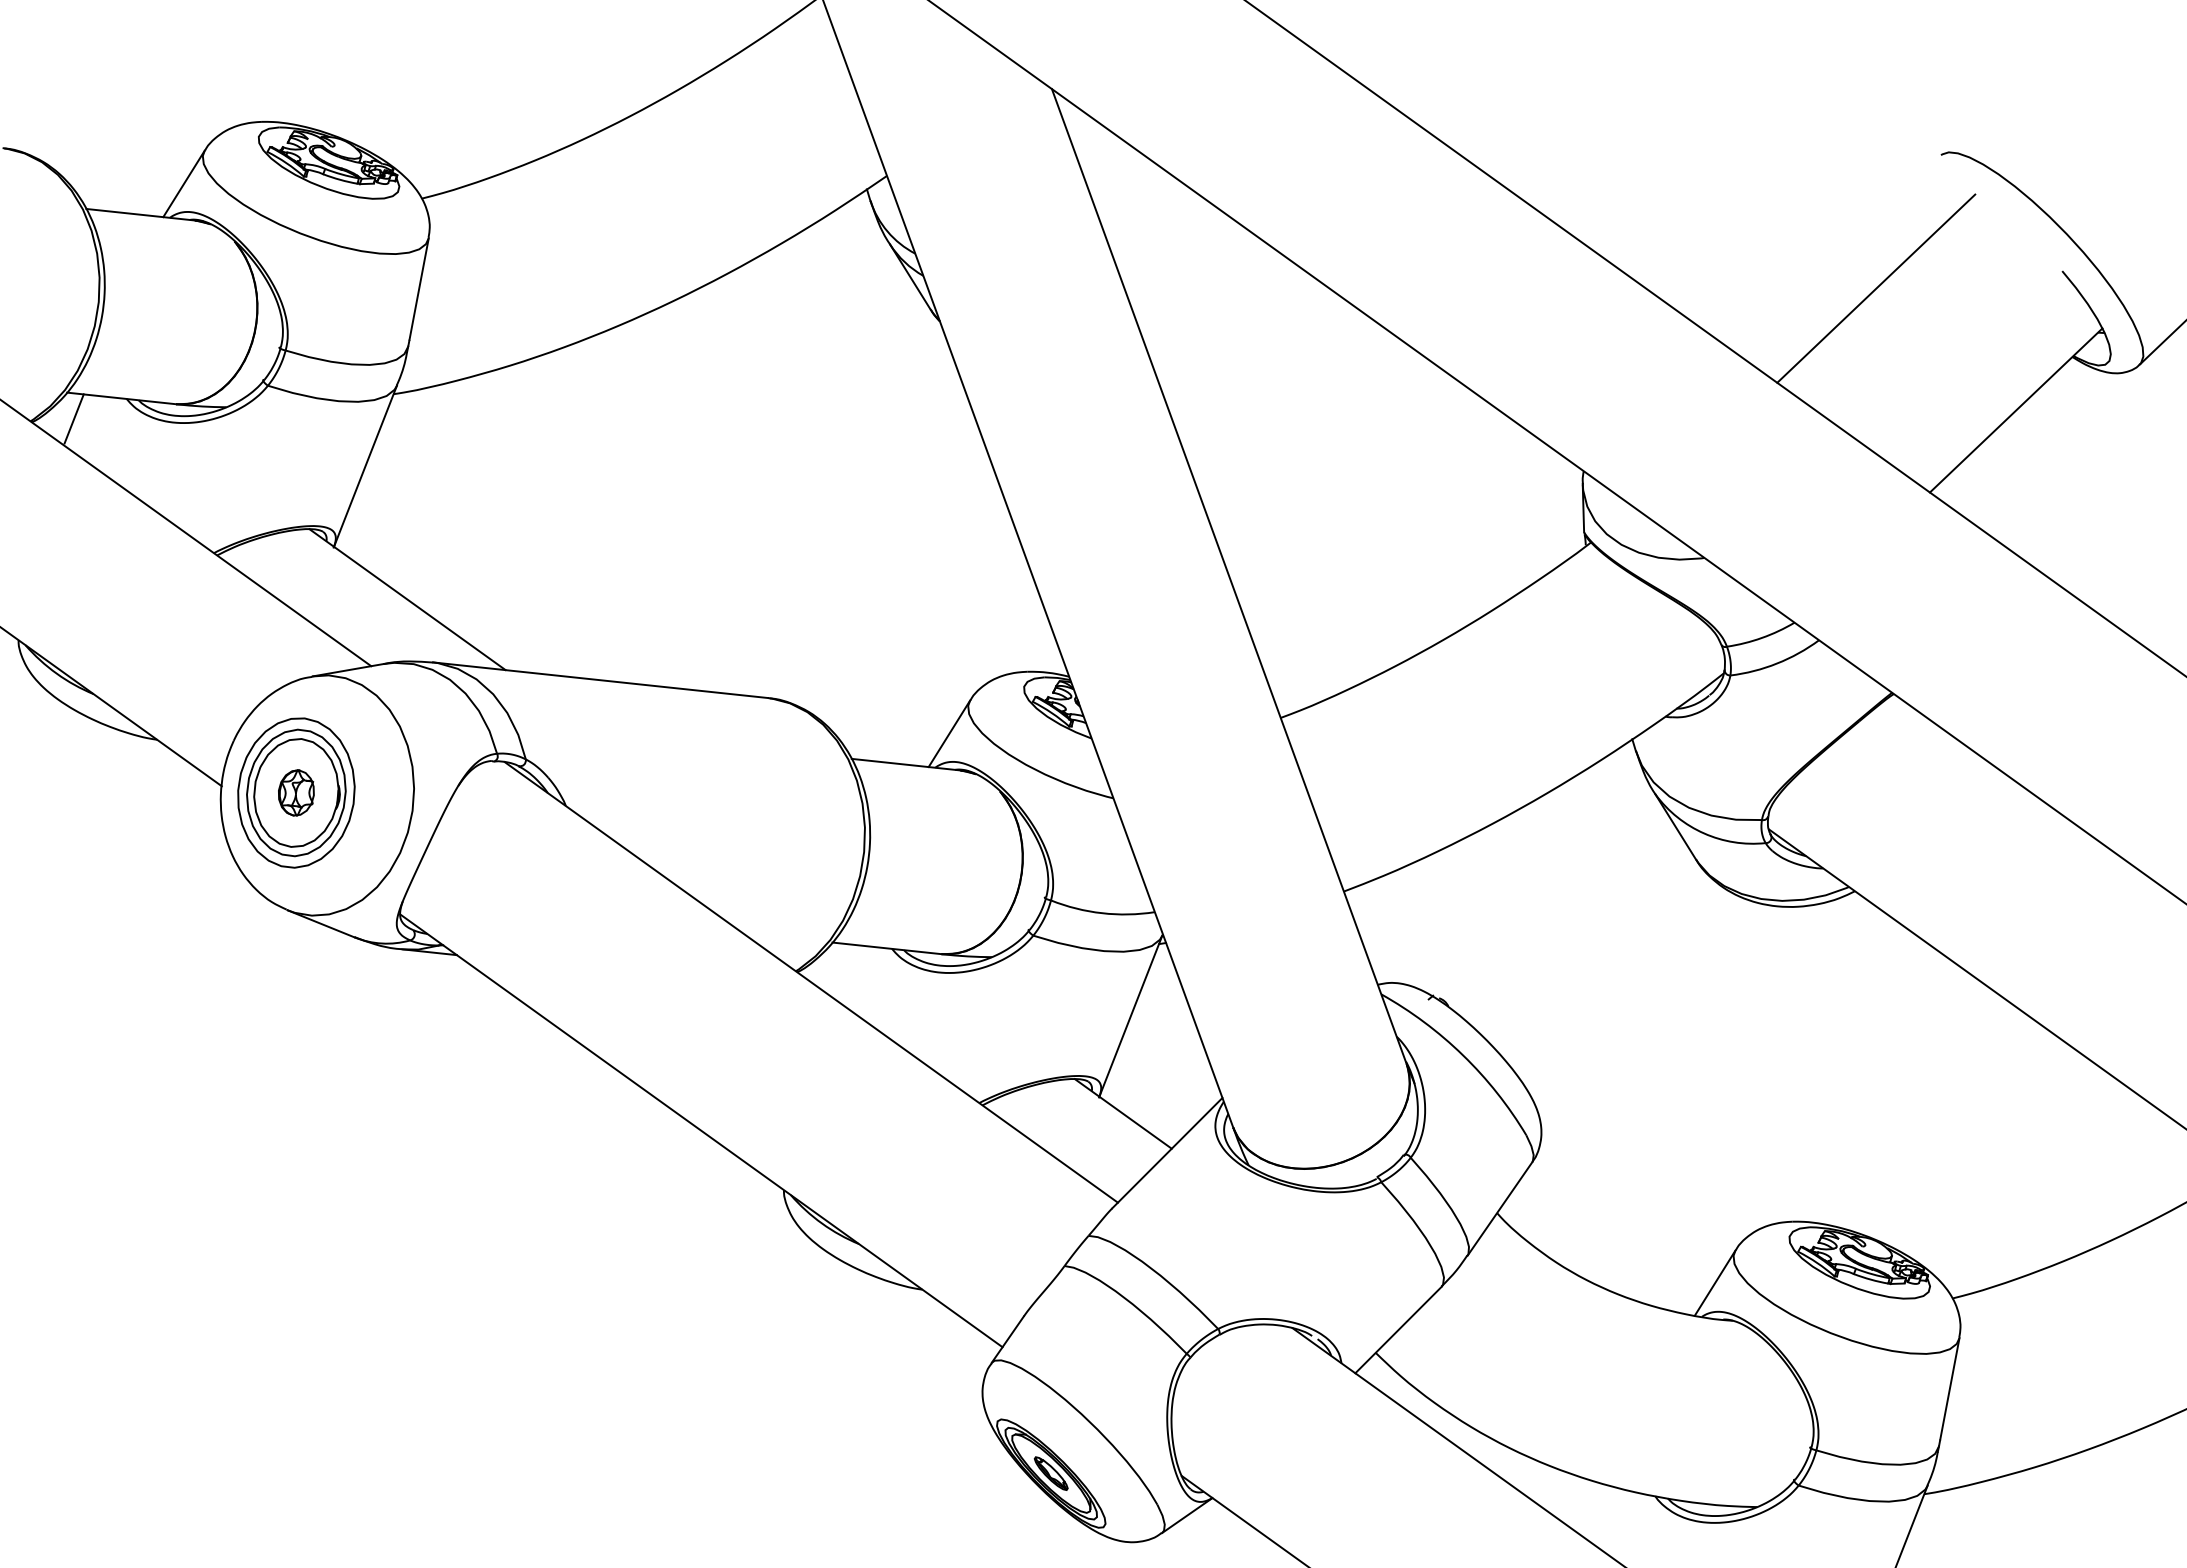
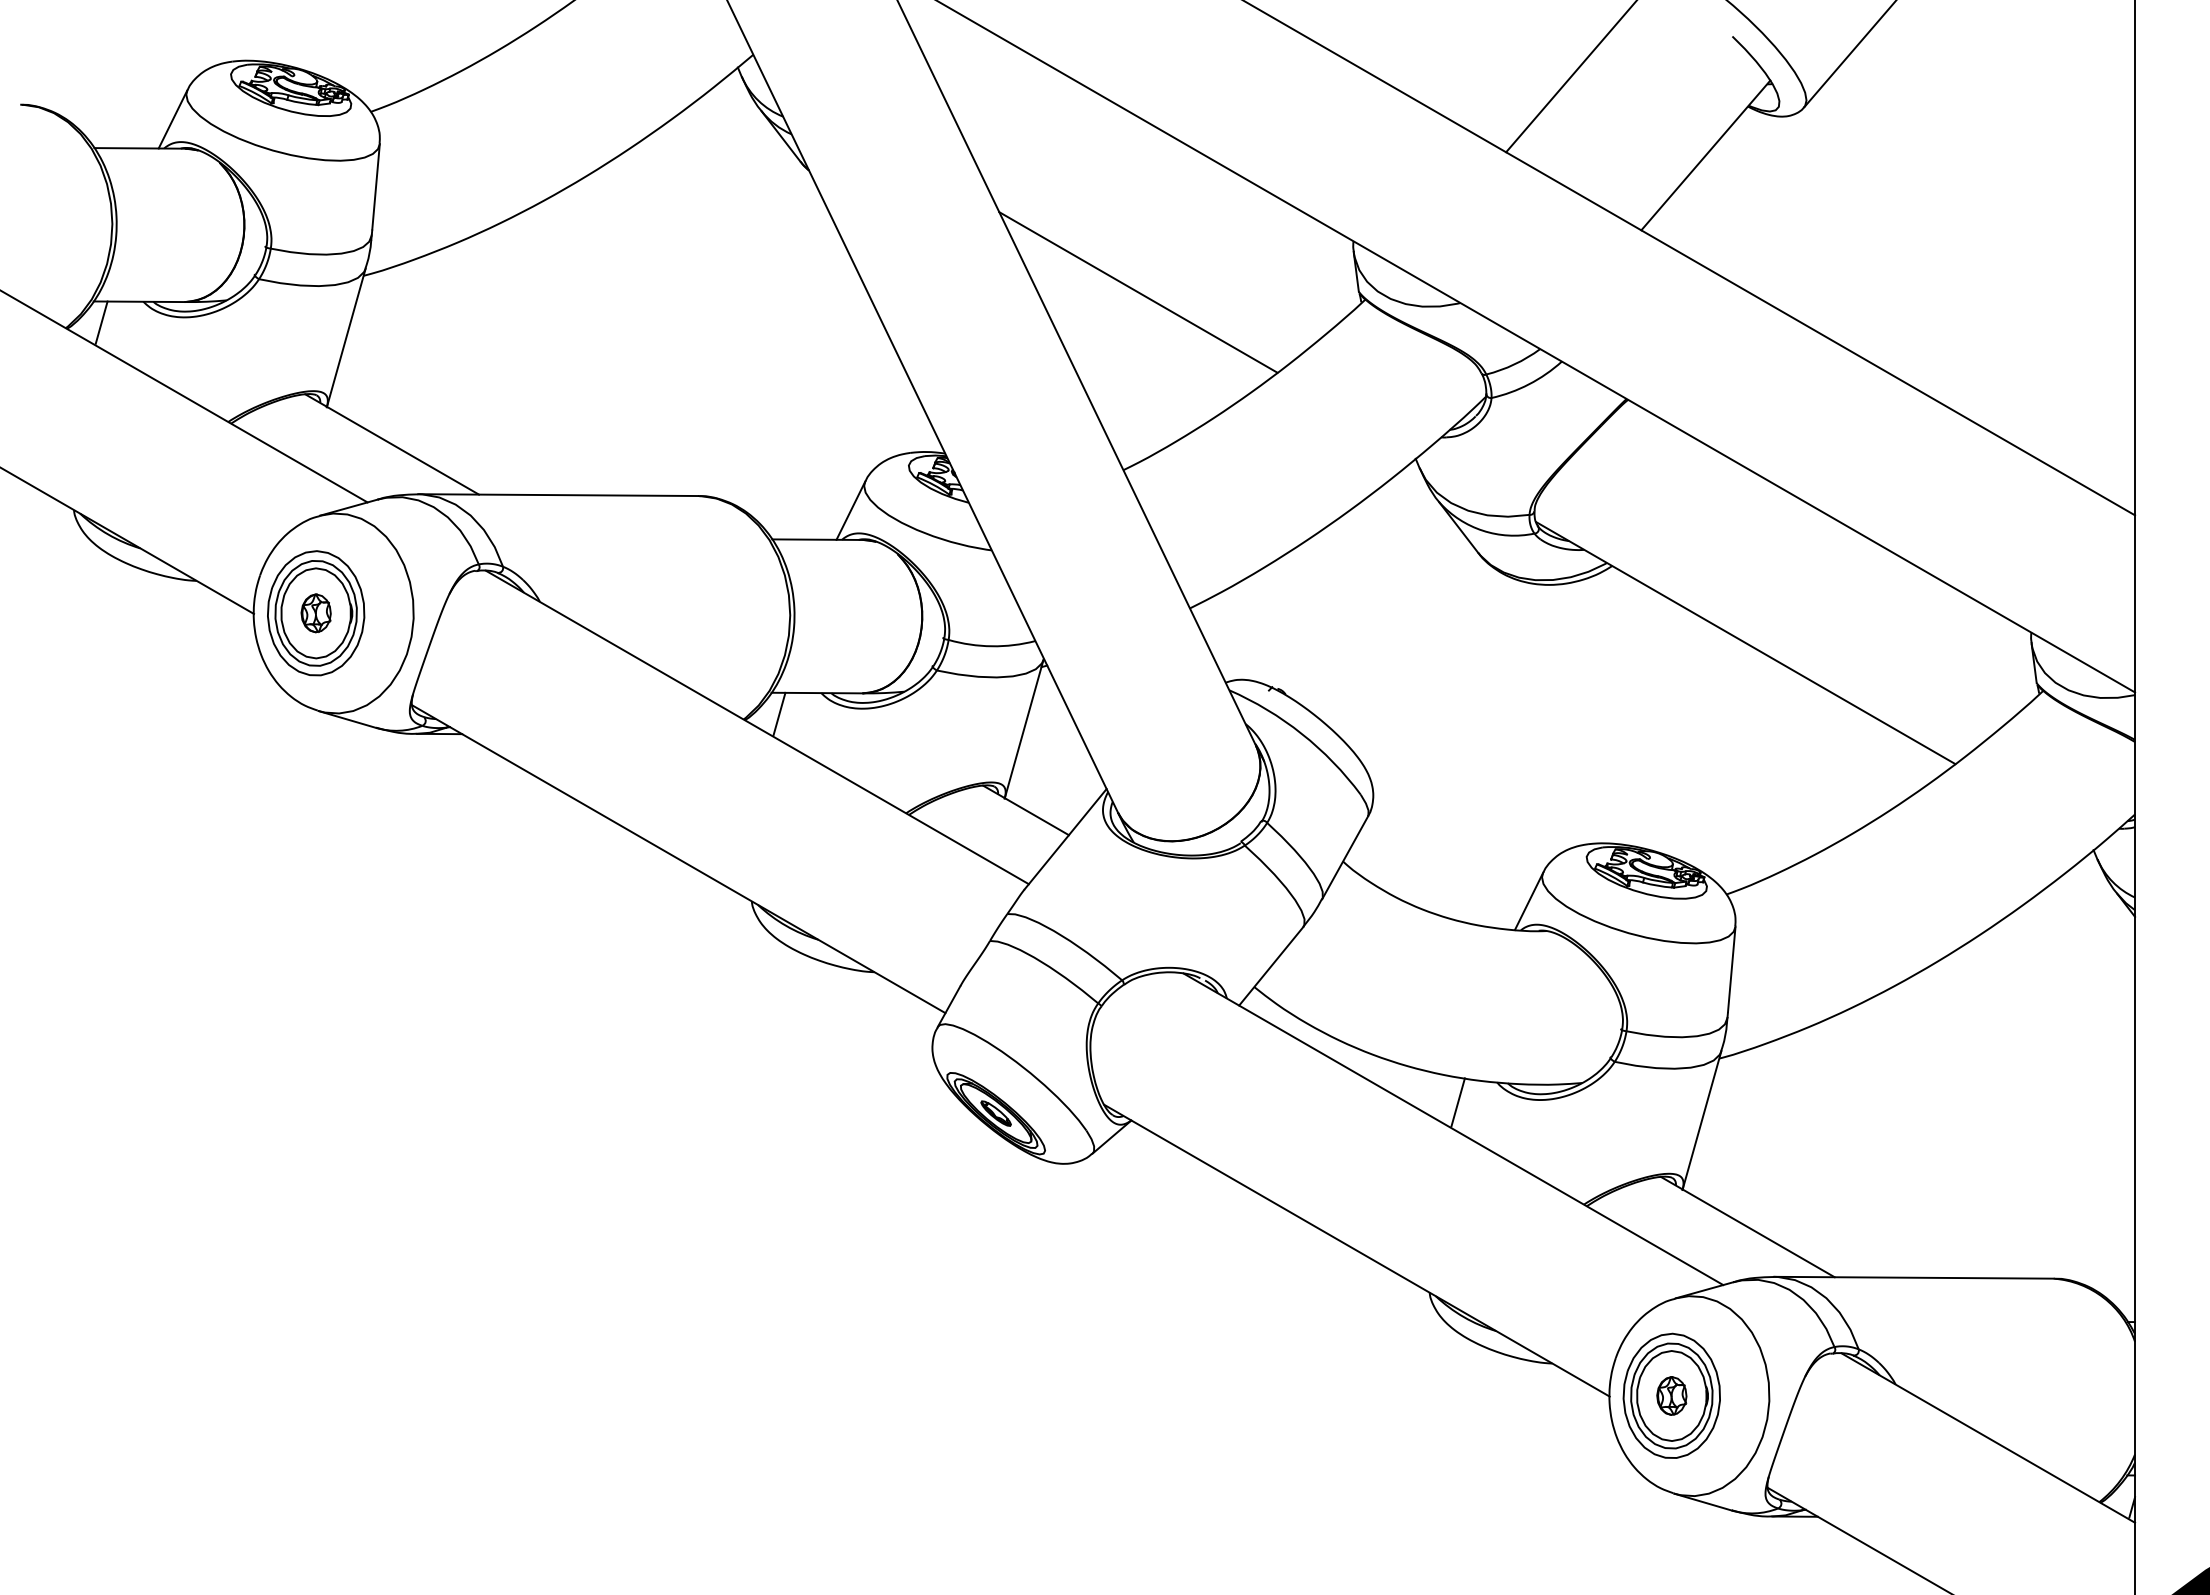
line: (1320, 506) -> (1138, 292), added
line: (839, 968) -> (779, 713), added
line: (1605, 1515) -> (1457, 1102), added

